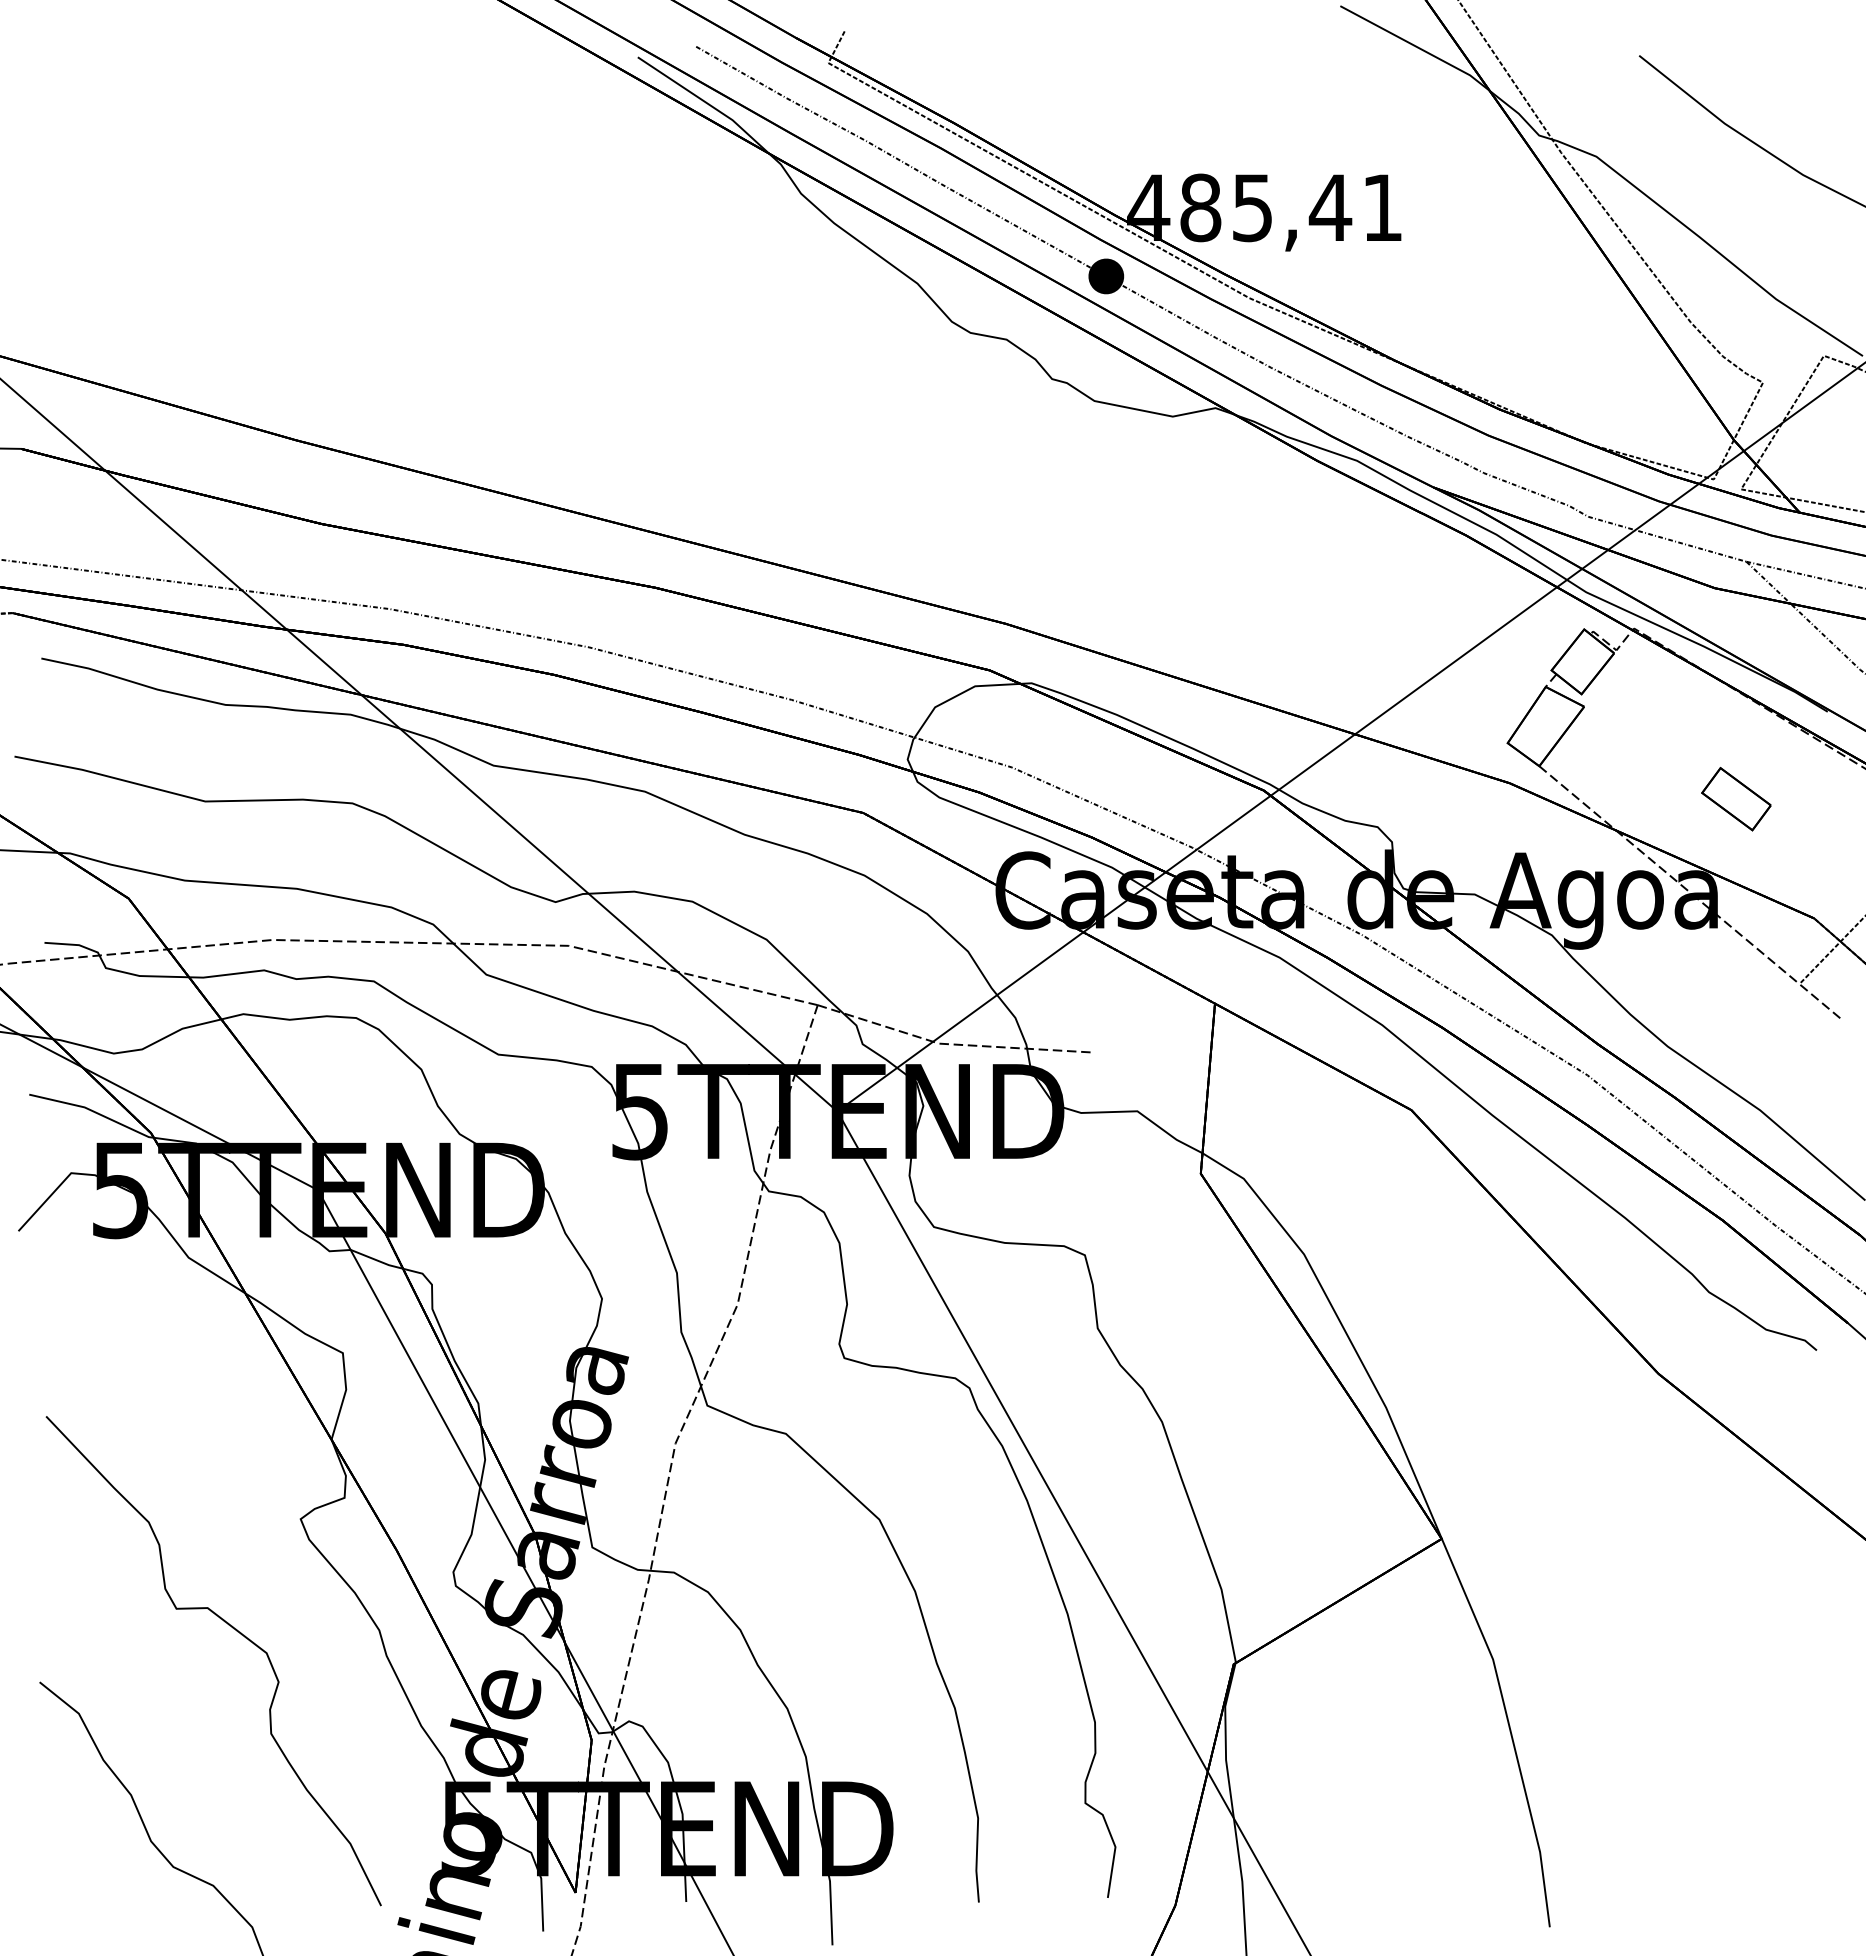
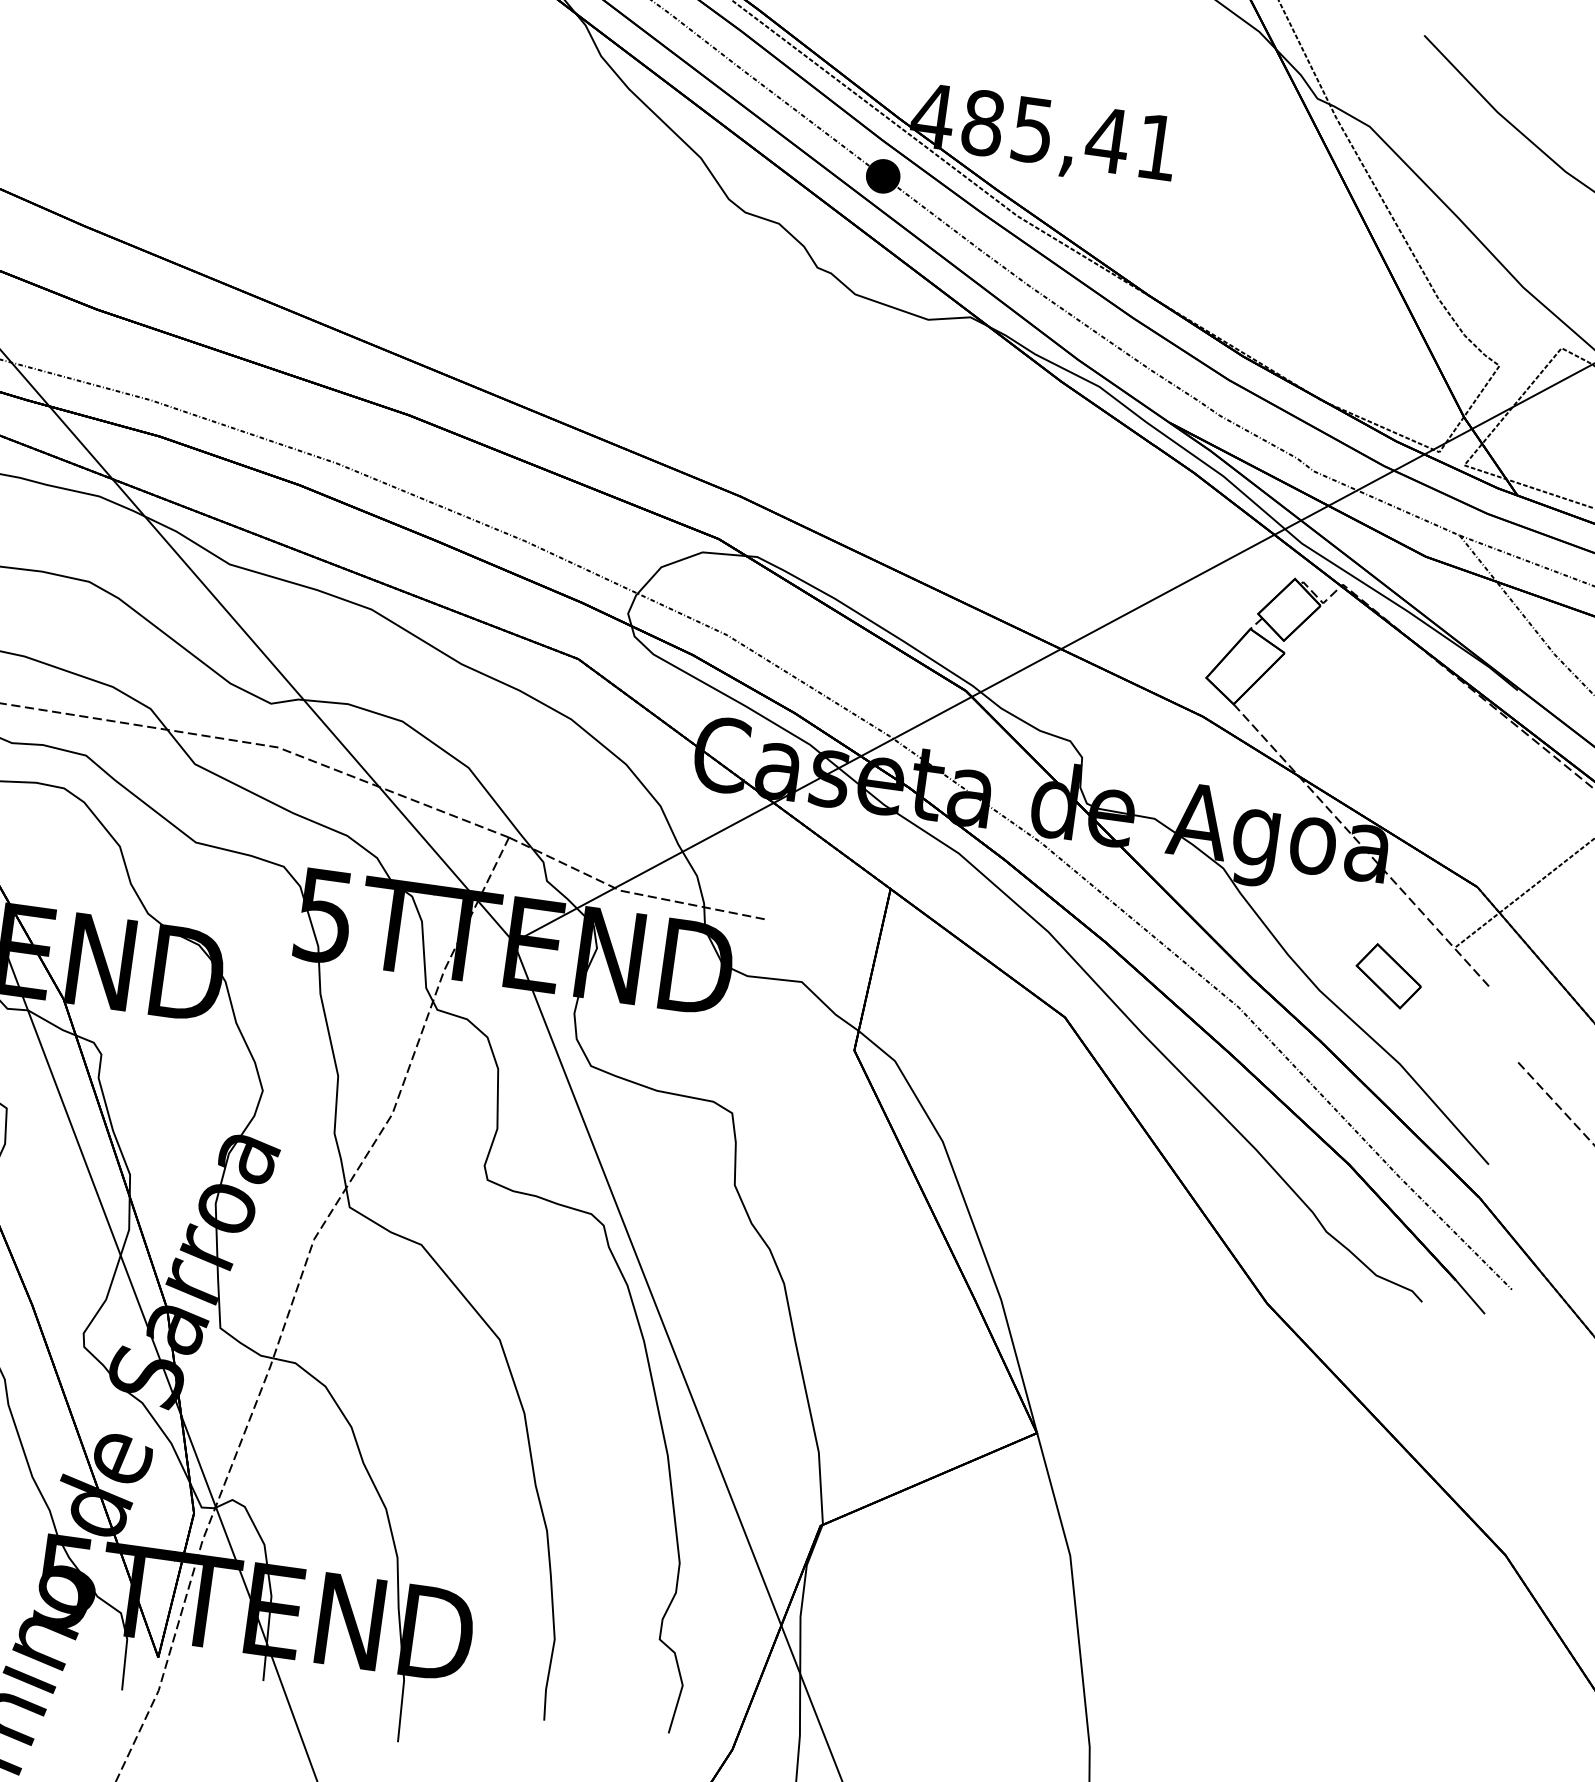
part: (1736, 799) -> (1388, 976), moved

